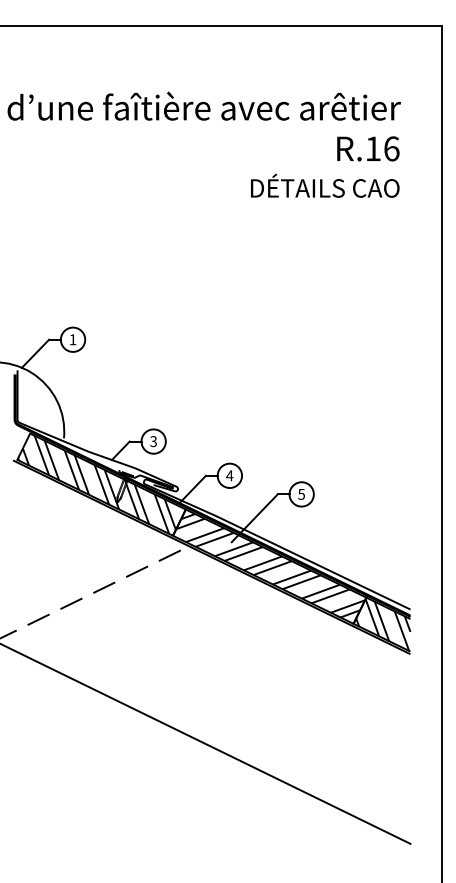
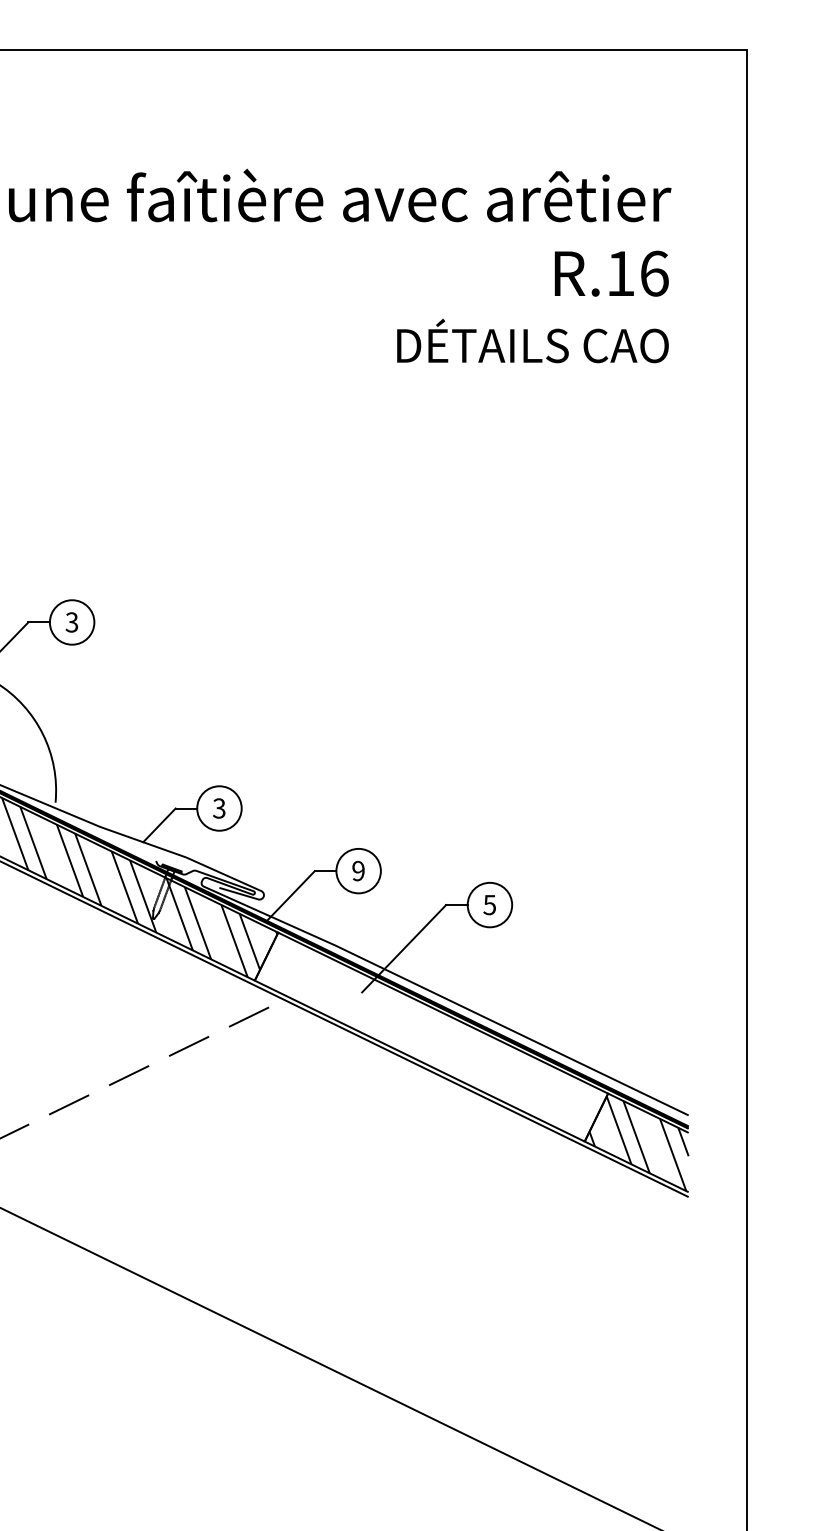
text: (72, 339) -> (71, 621), 1 -> 3
text: (229, 475) -> (358, 870), 4 -> 9
hatch: (270, 565) -> (432, 1034), removed

